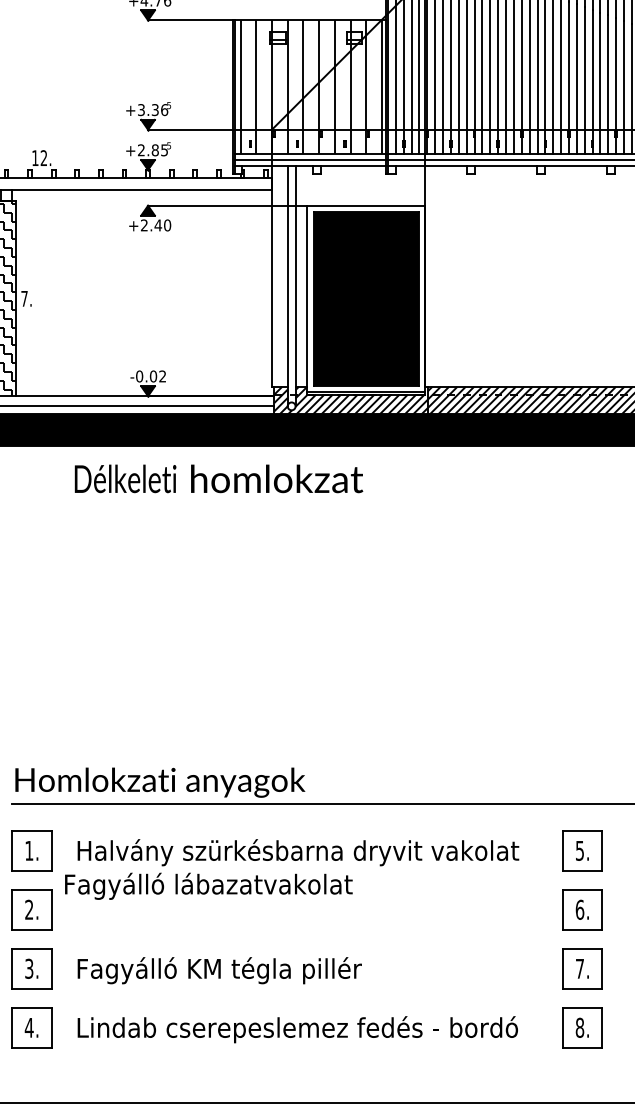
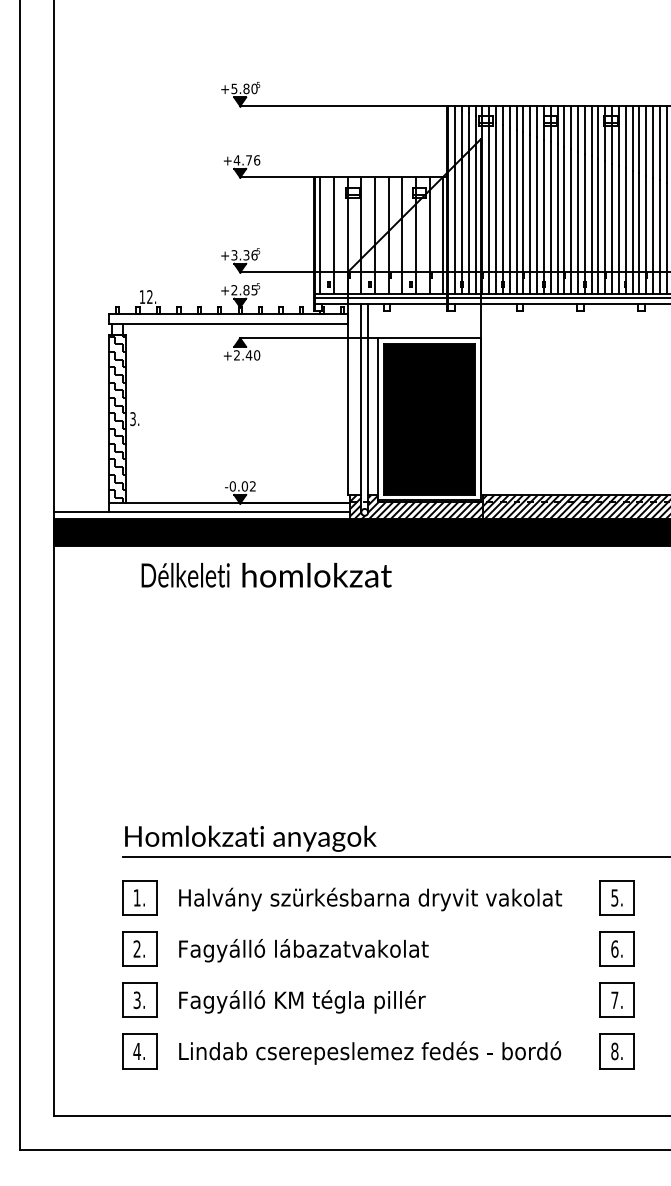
text: (23, 299) -> (132, 419), 7. -> 3.
text: (218, 479) -> (266, 575), moved
text: (208, 886) -> (303, 950), moved

